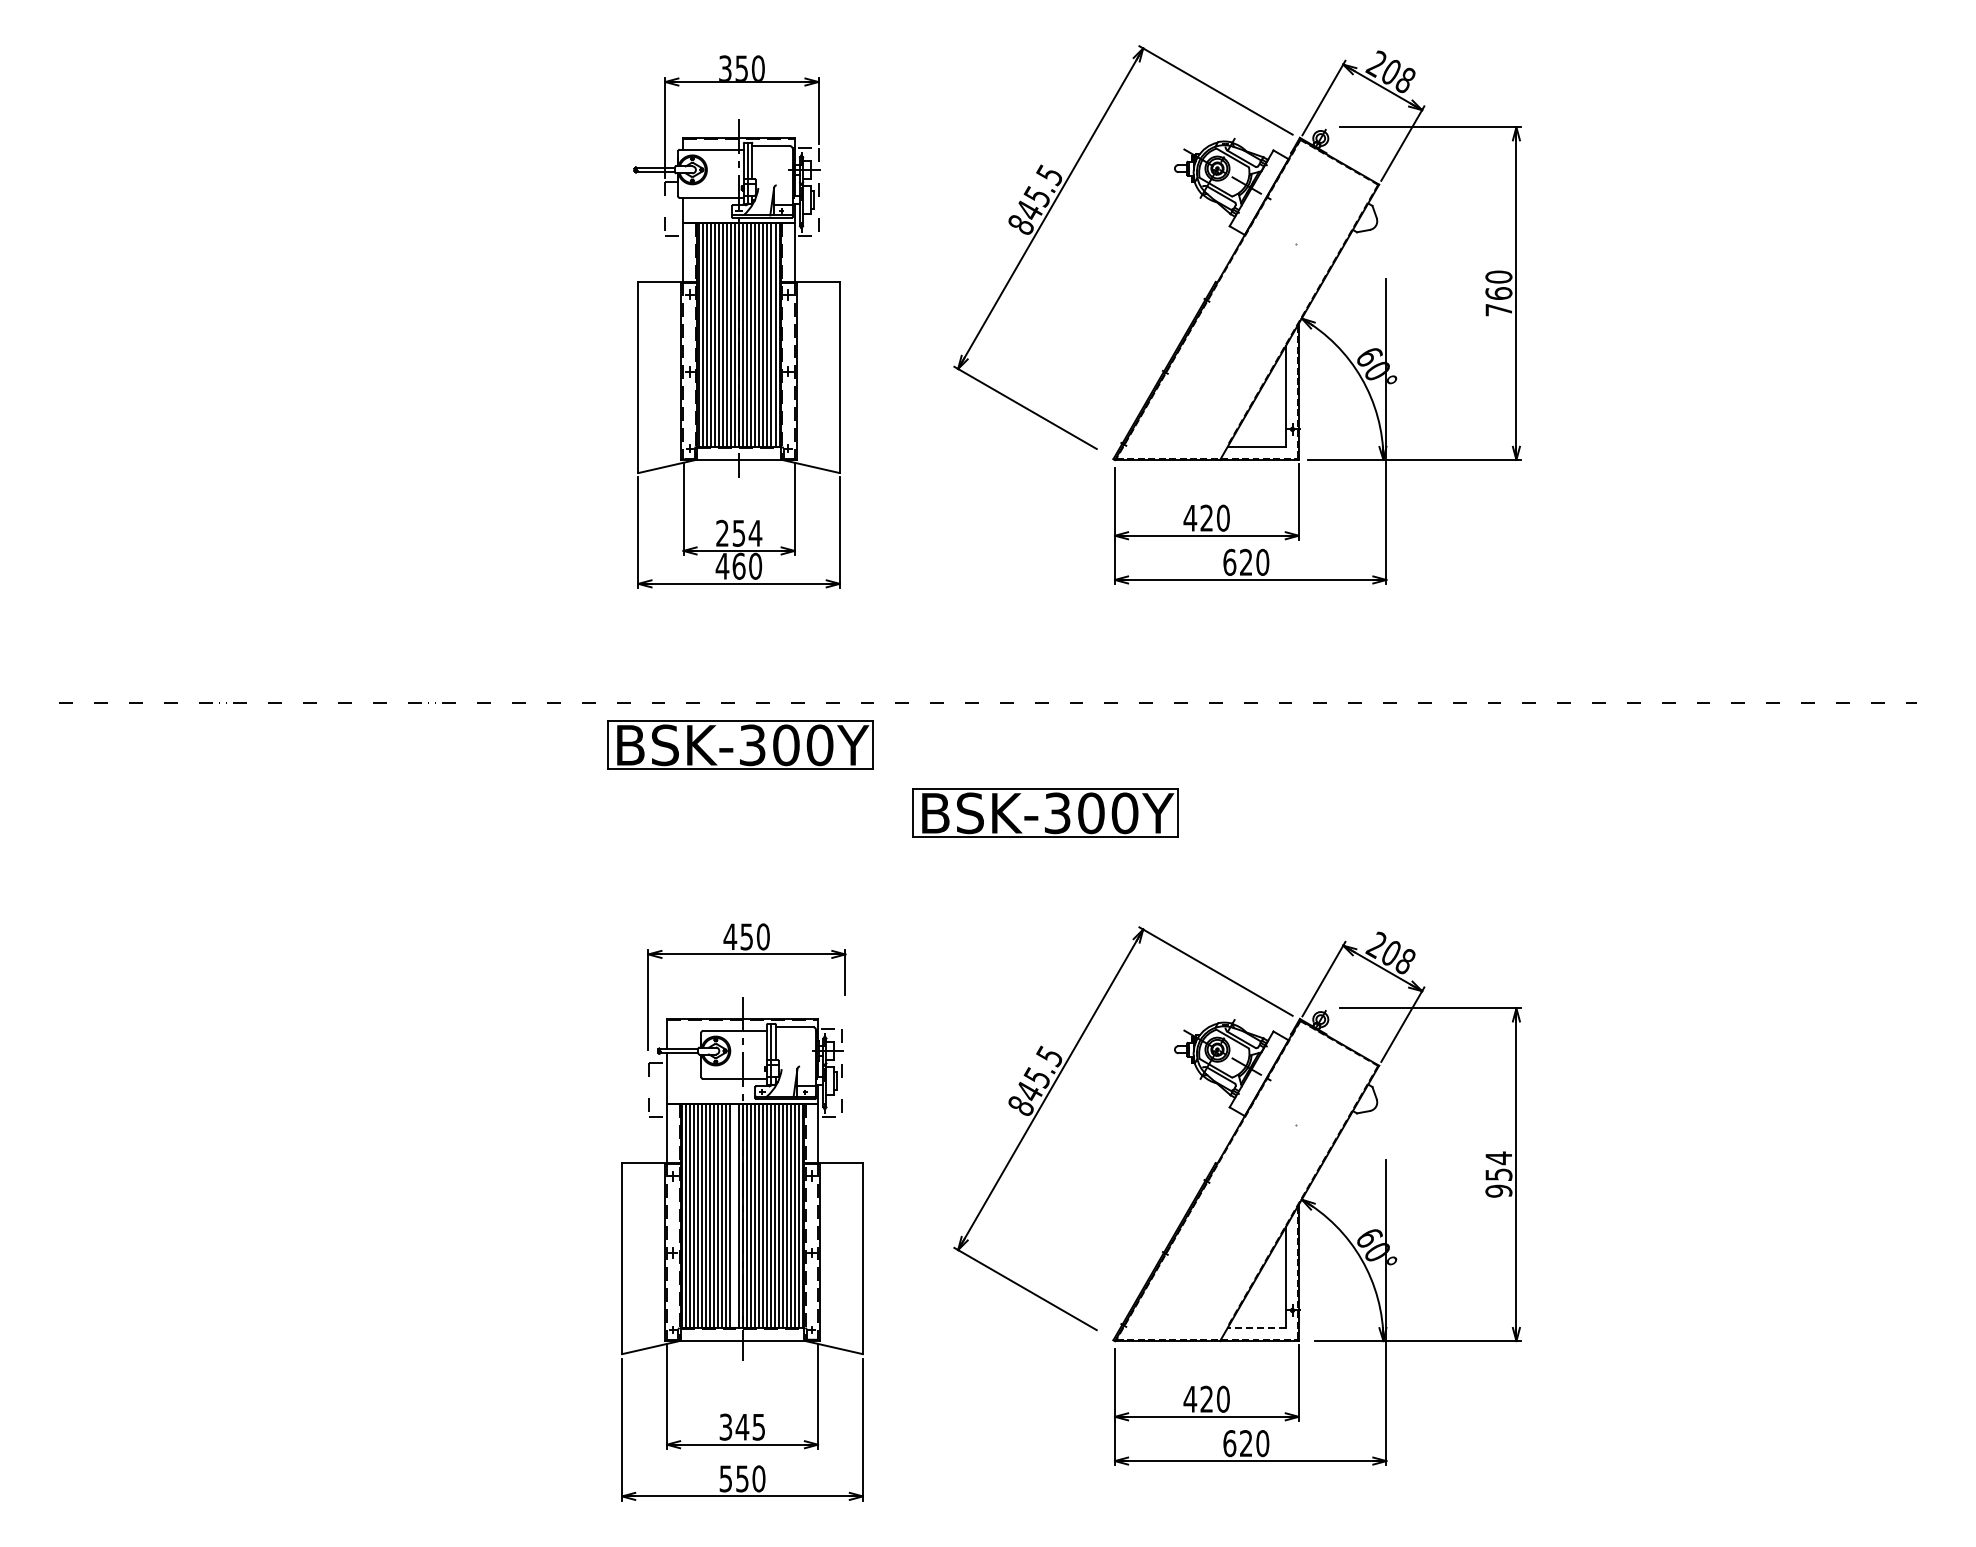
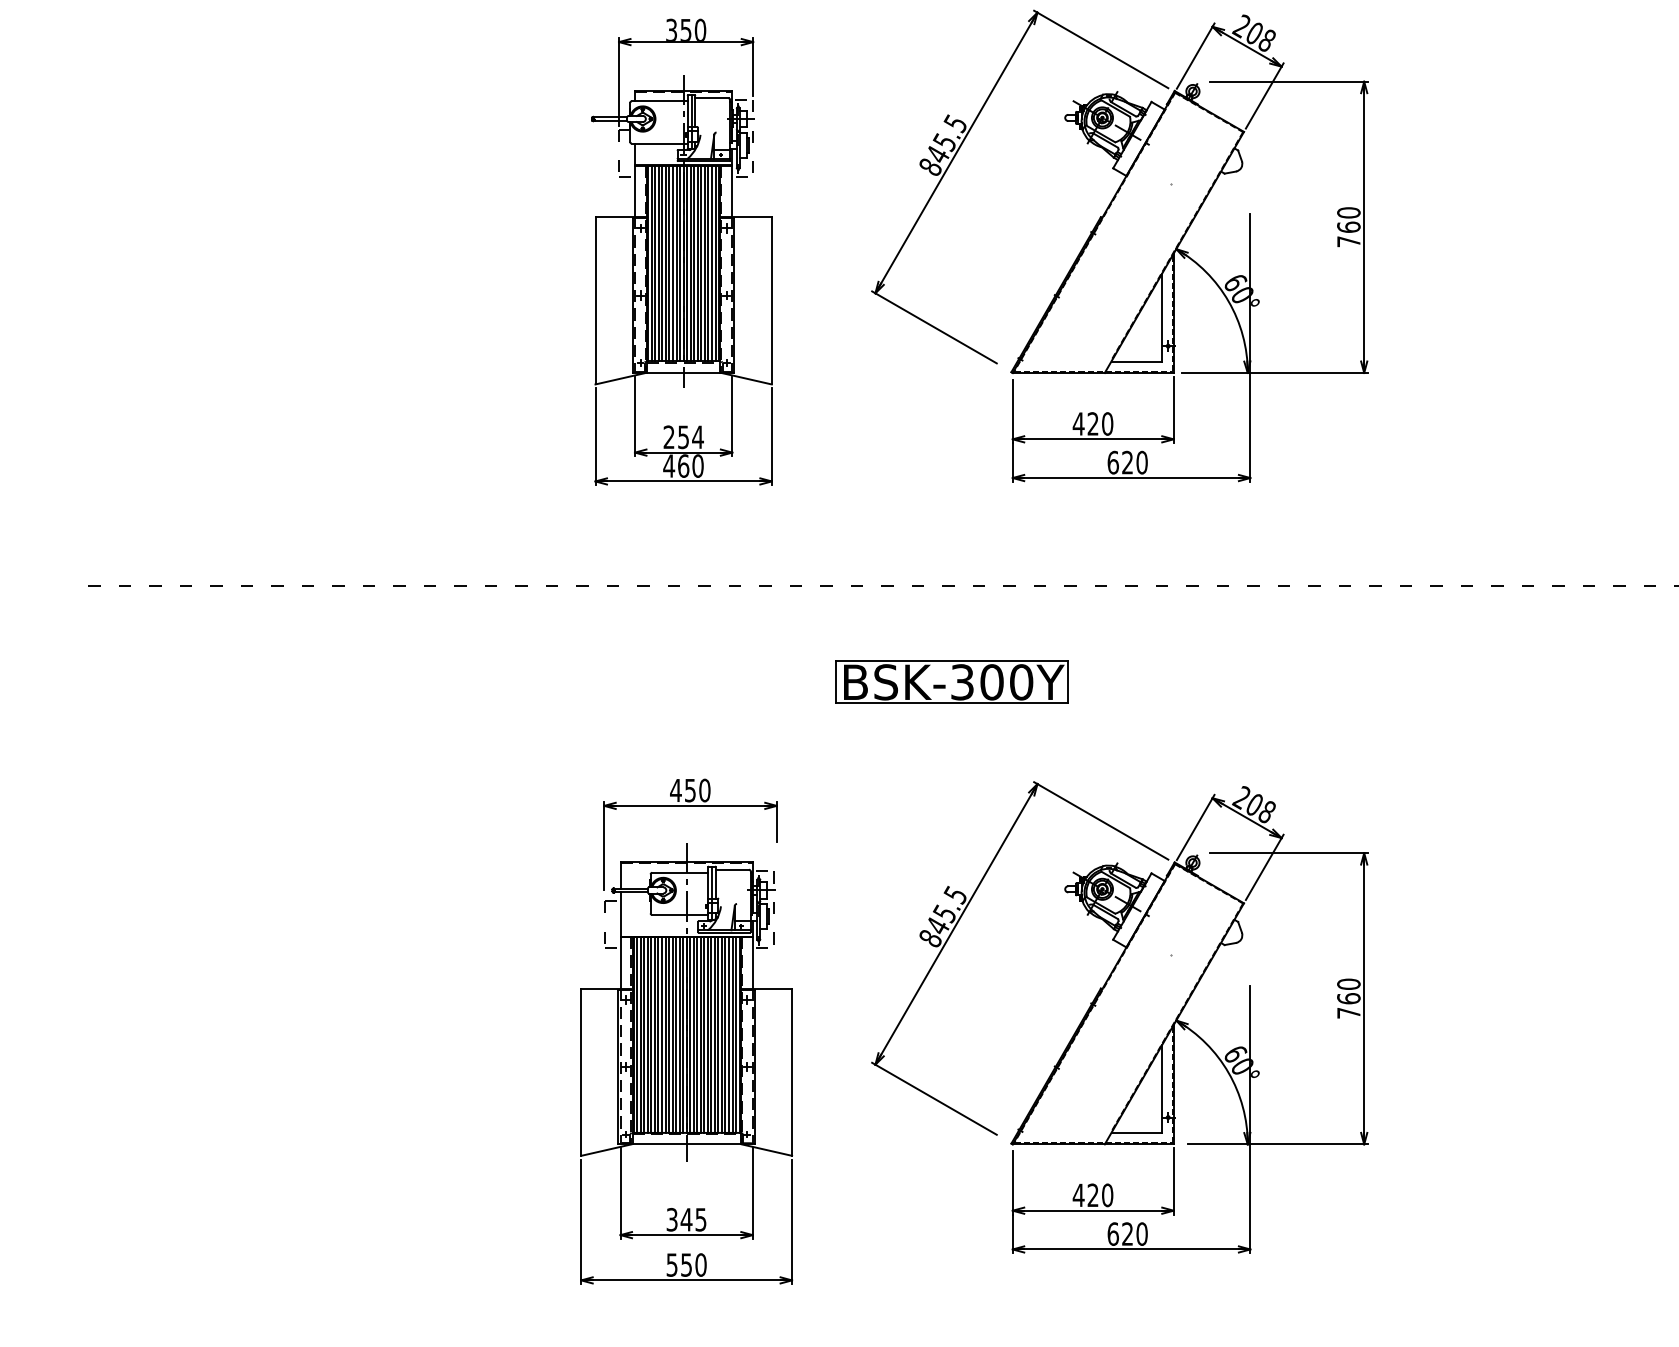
part: (740, 744) -> (684, 622), removed
text: (1498, 1174) -> (1348, 998), 954 -> 760
line: (734, 1215) -> (679, 1034), added
line: (1256, 1327) -> (1136, 1132), dashed -> solid

